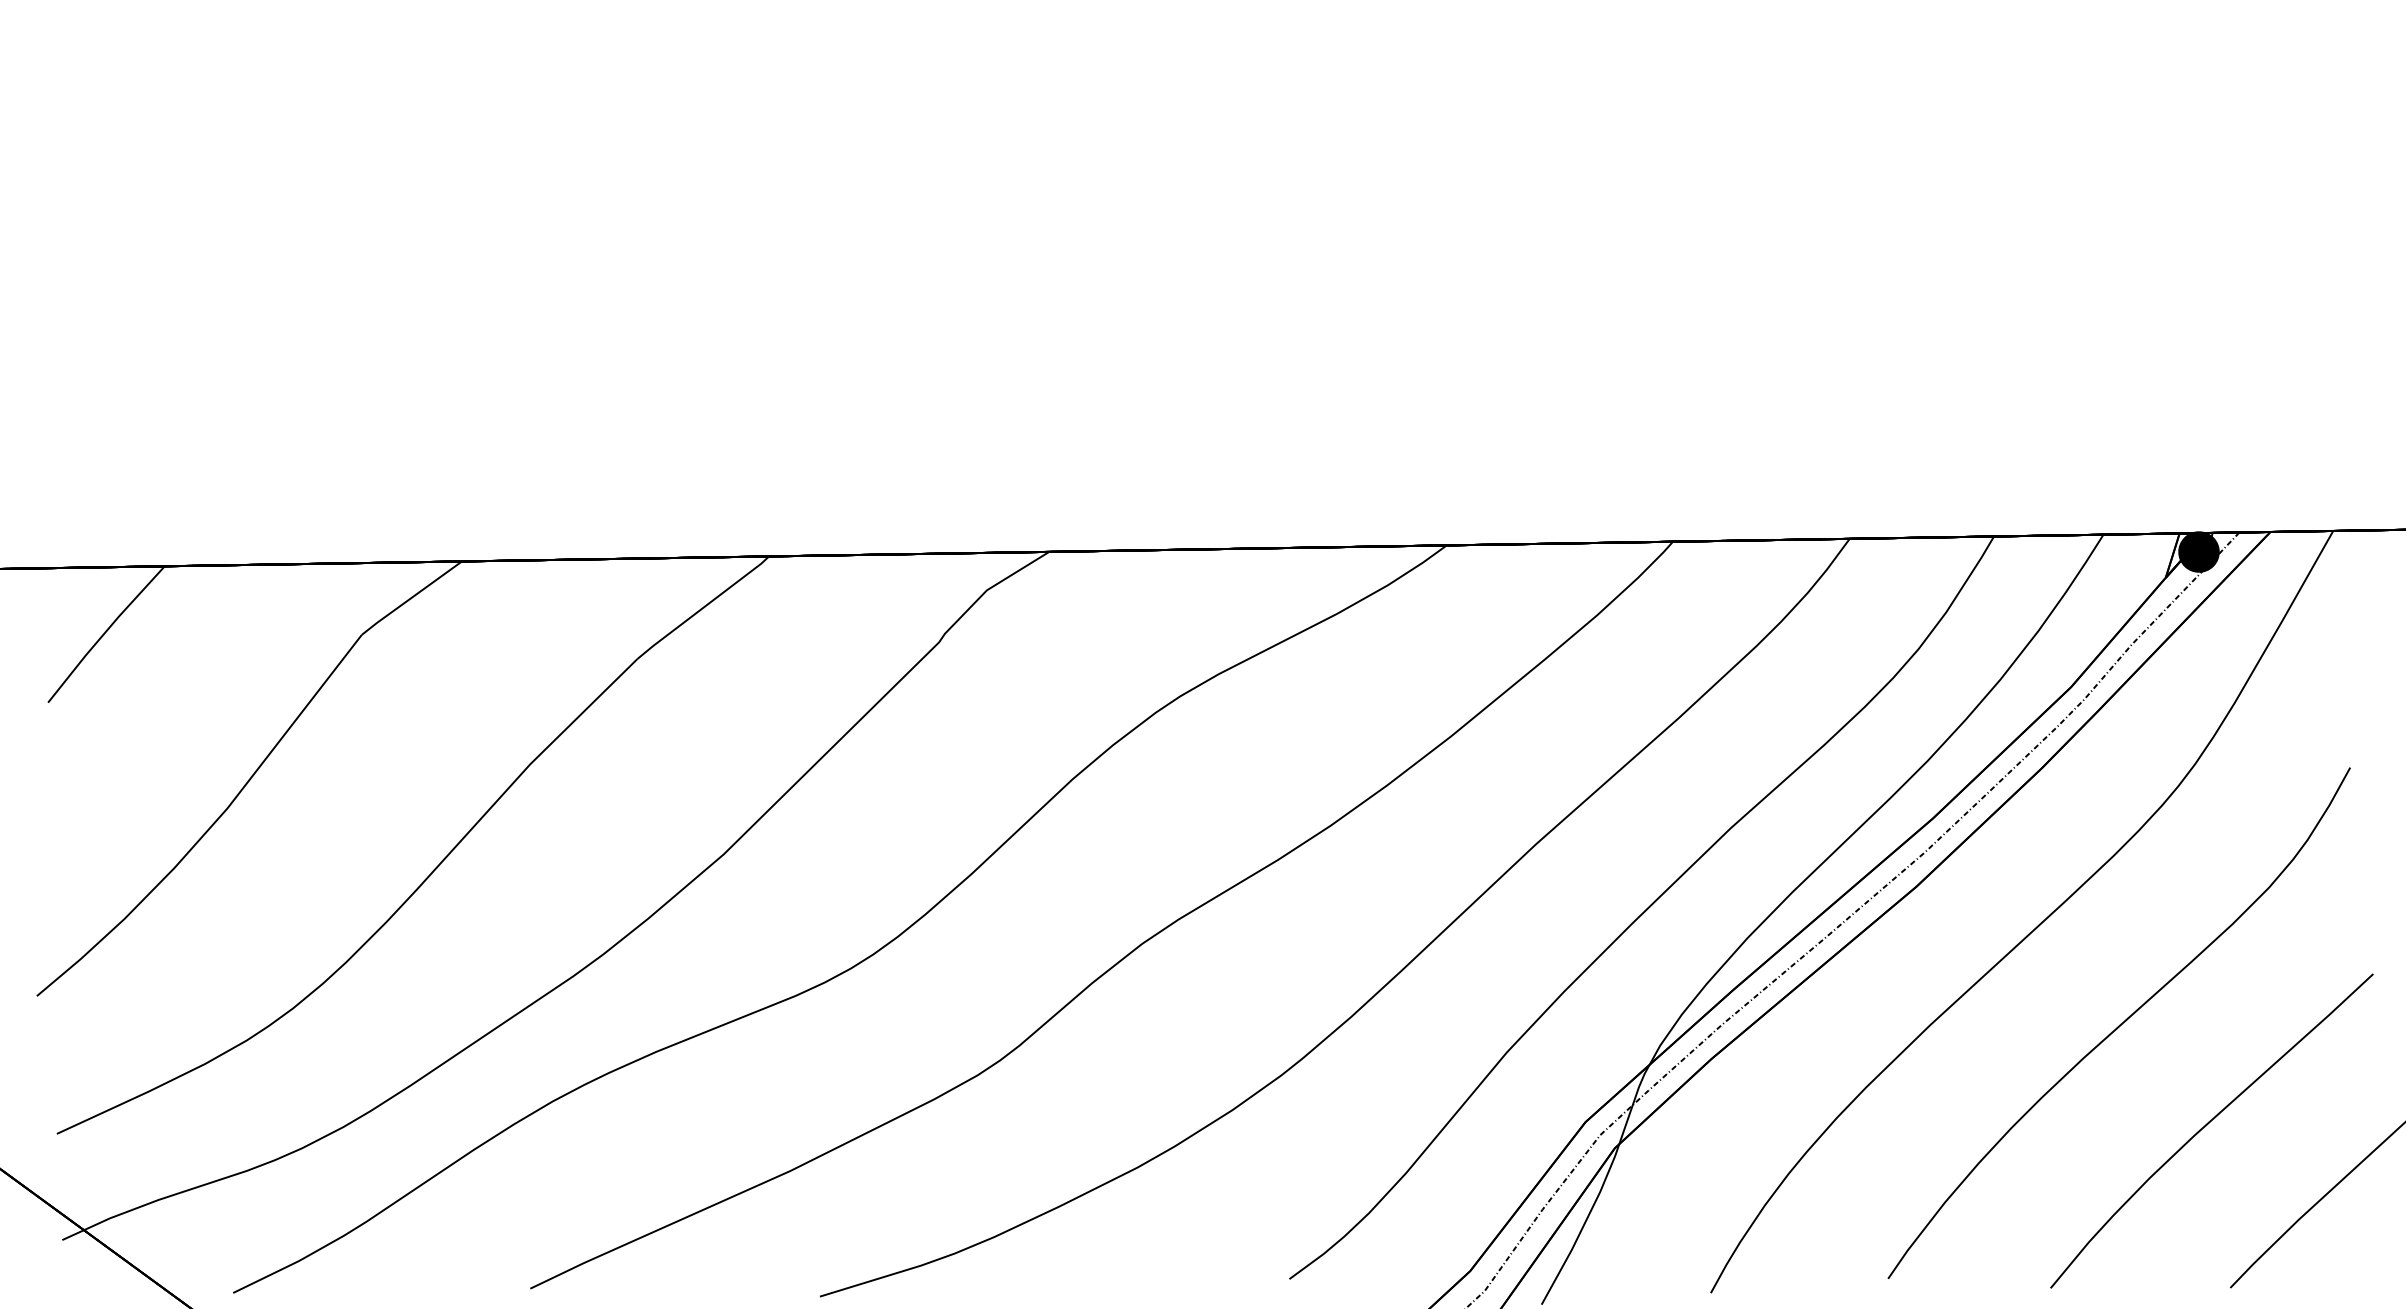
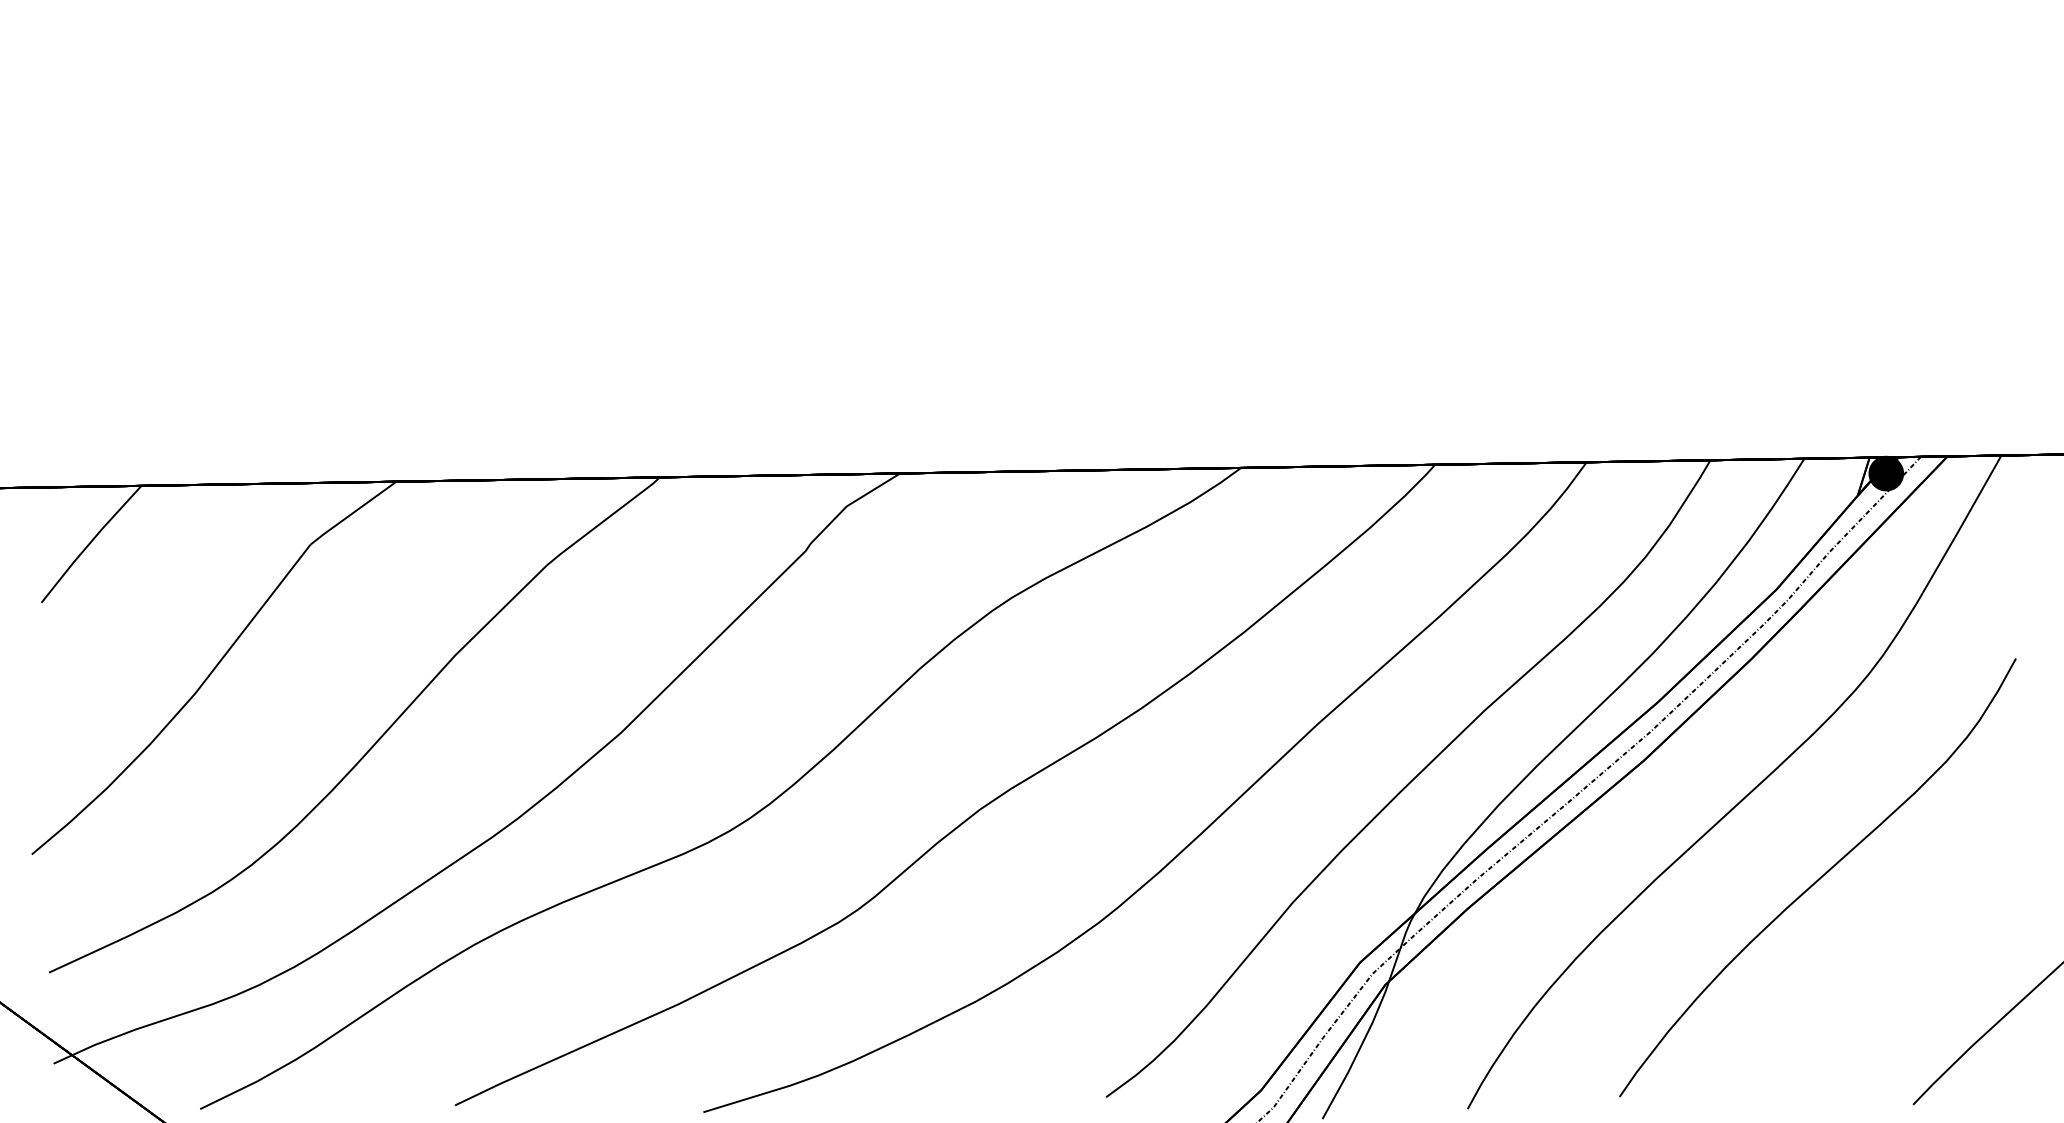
curve: (2207, 1125) -> (1893, 965), removed

